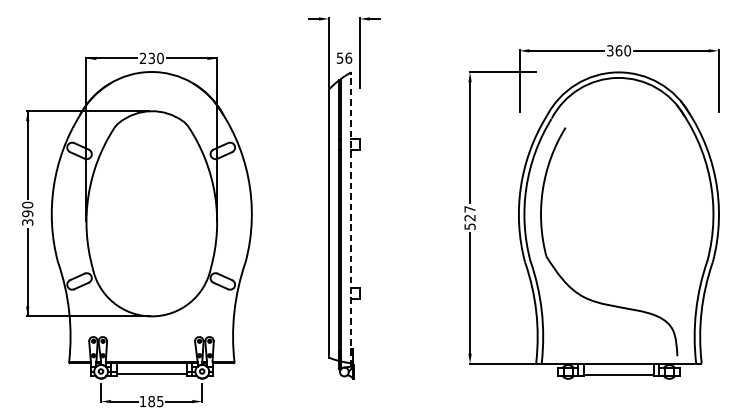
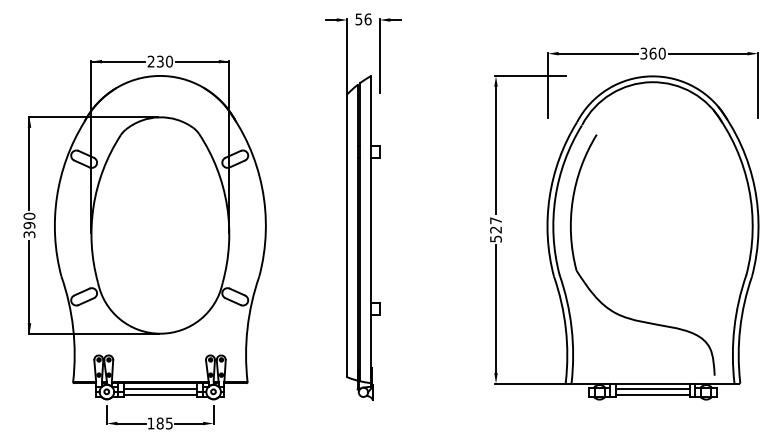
text: (344, 58) -> (363, 19), moved
line: (351, 219) -> (370, 231), dashed -> solid
line: (151, 369) -> (160, 389), added
line: (618, 369) -> (652, 389), added

